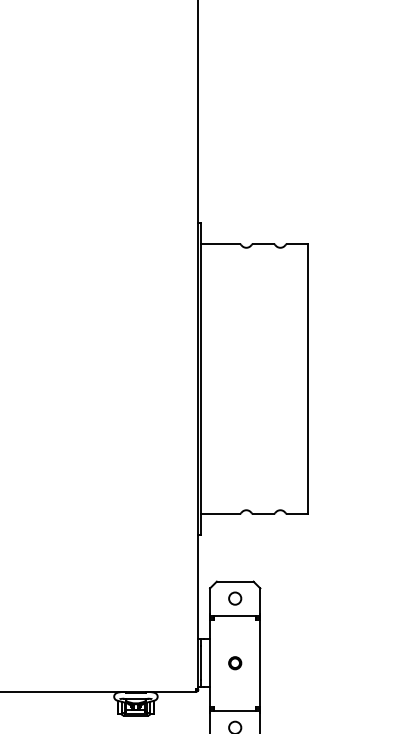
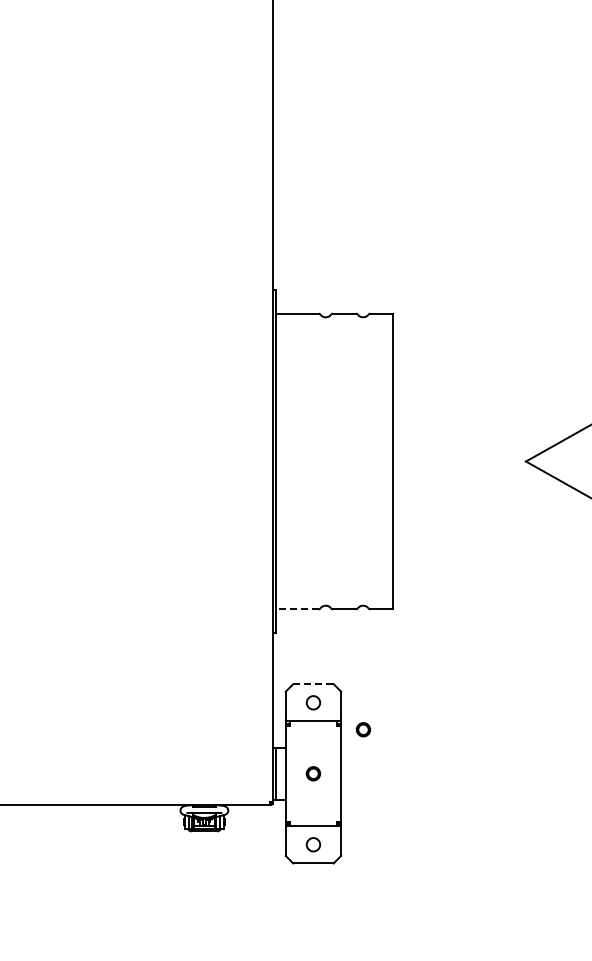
line: (220, 513) -> (297, 609), solid -> dashed
line: (235, 581) -> (313, 684), solid -> dashed
part: (280, 622) -> (363, 729), added

